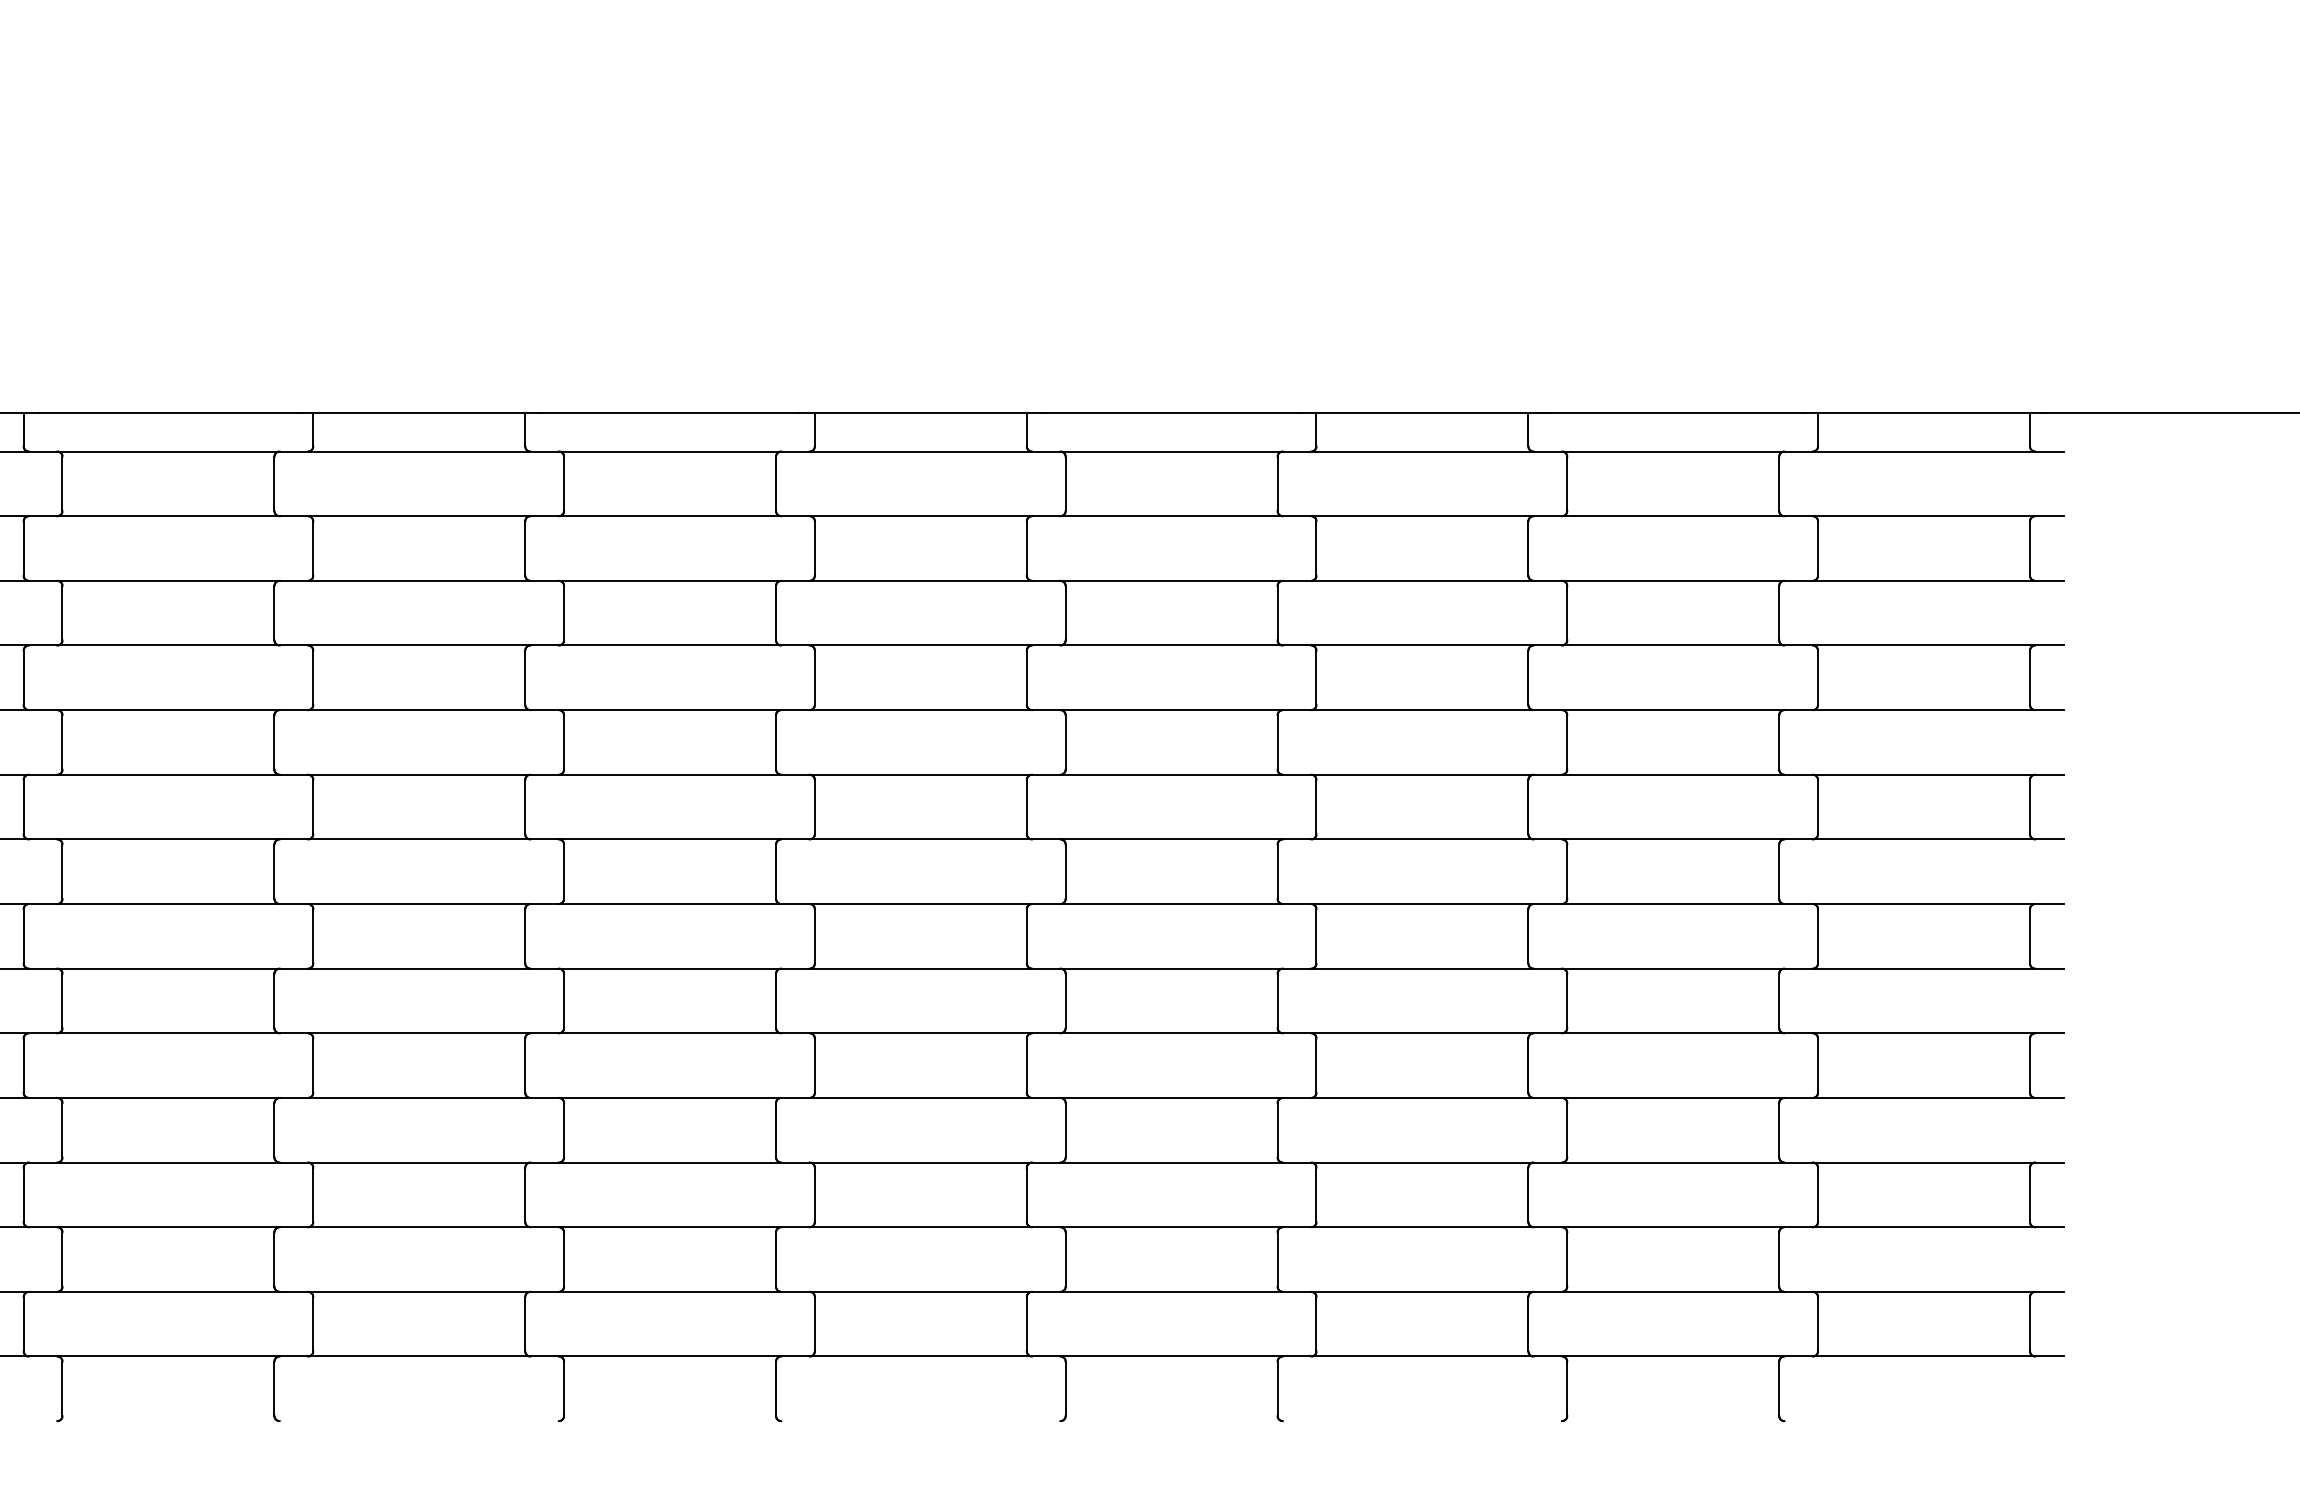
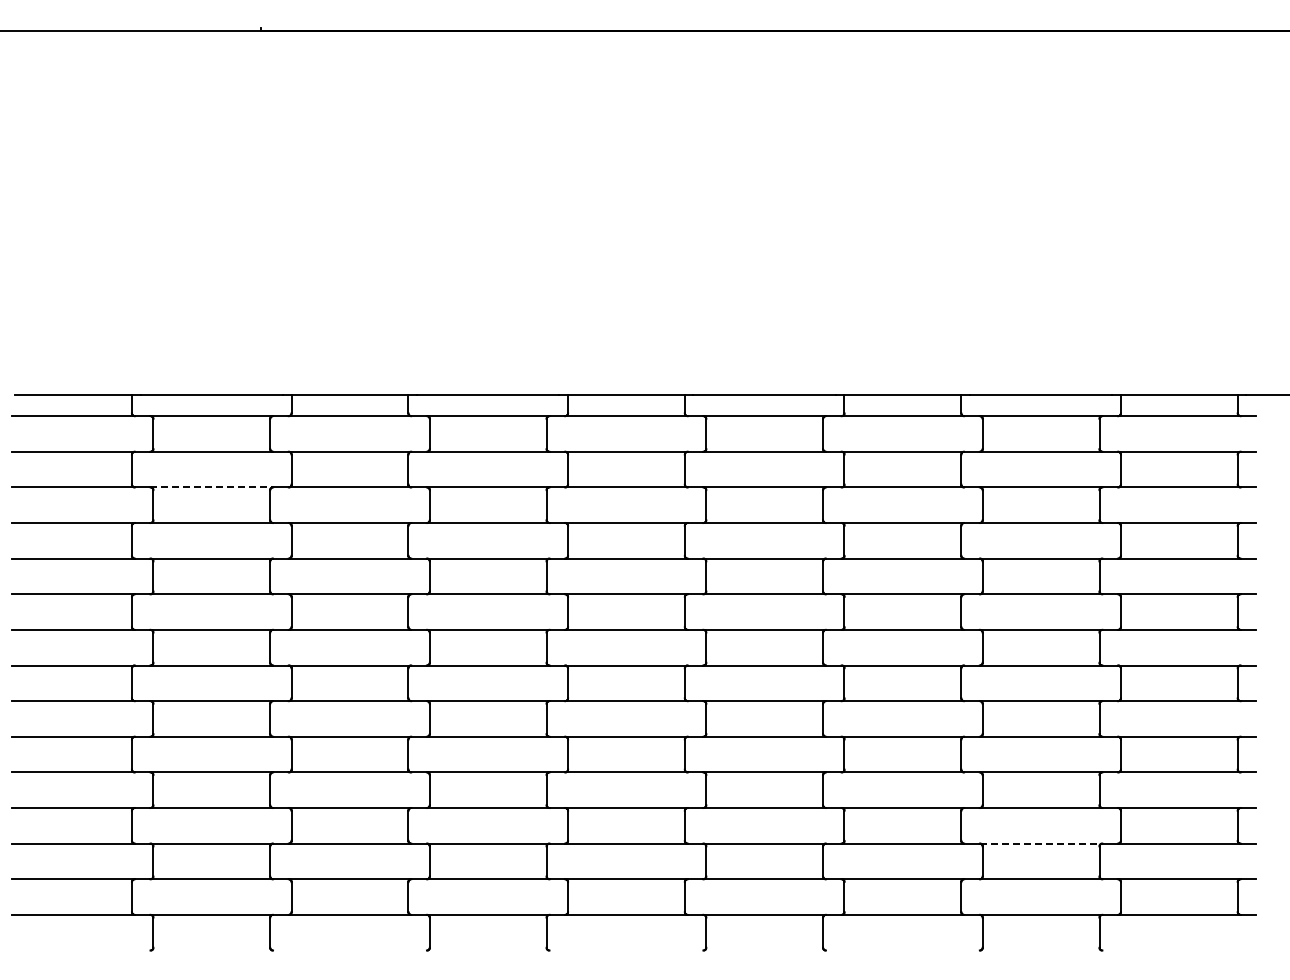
line: (169, 581) -> (212, 487), solid -> dashed
line: (1673, 1226) -> (1041, 843), solid -> dashed

